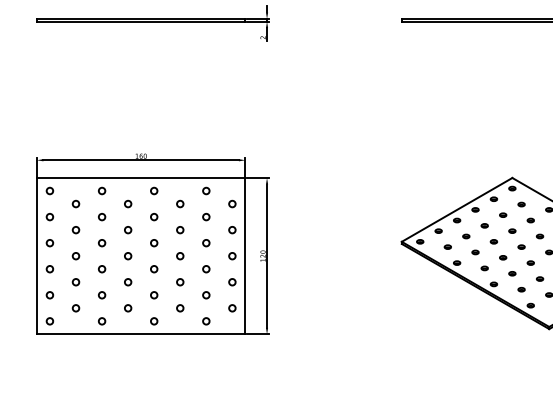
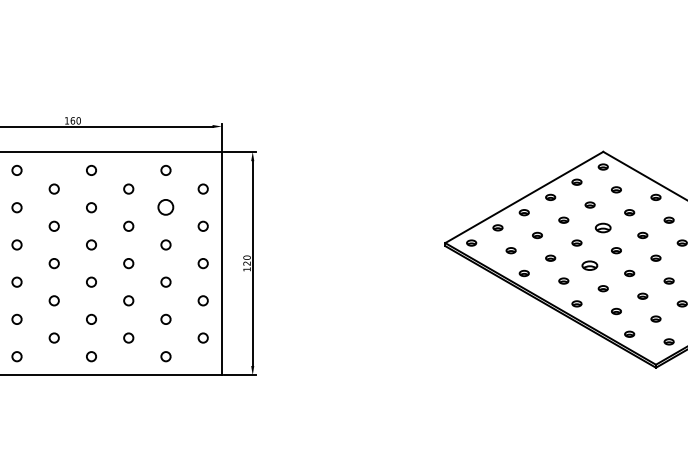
circle: (206, 217) -> (166, 208), size x1.6
part: (512, 230) -> (603, 226), size x1.6
part: (503, 257) -> (590, 265), size x1.6

